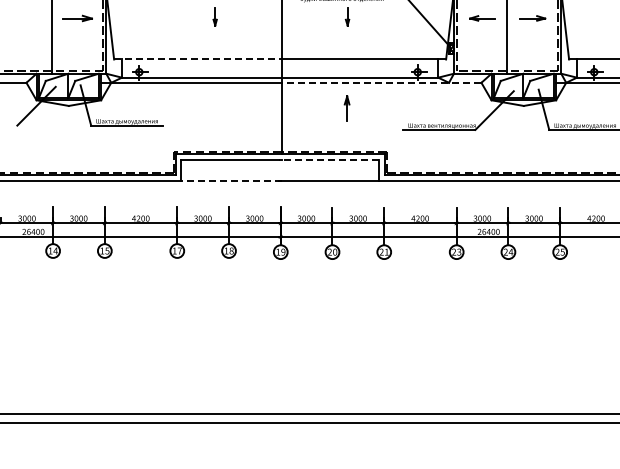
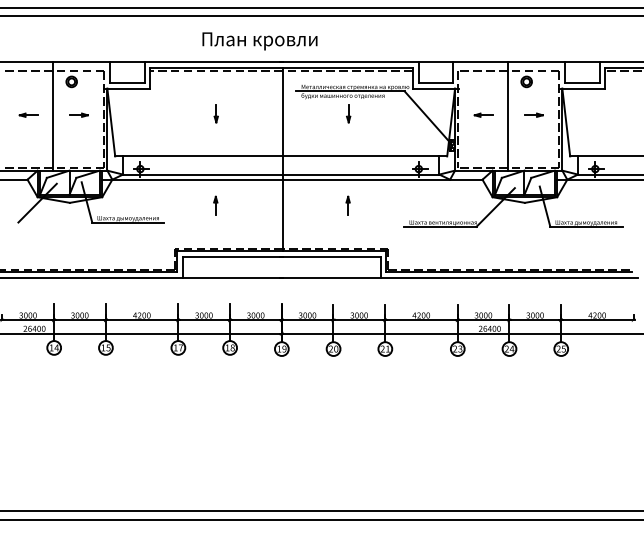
part: (27, 17) -> (28, 114), added
part: (77, 17) -> (78, 114), size x0.62
part: (482, 17) -> (483, 114), size x0.71
part: (532, 17) -> (533, 114), size x0.71
line: (198, 59) -> (199, 156), dashed -> solid
line: (381, 82) -> (382, 179), dashed -> solid
part: (214, 108) -> (215, 205), added
part: (346, 108) -> (347, 205), size x0.71
line: (328, 159) -> (329, 256), dashed -> solid
line: (231, 180) -> (232, 277), dashed -> solid

